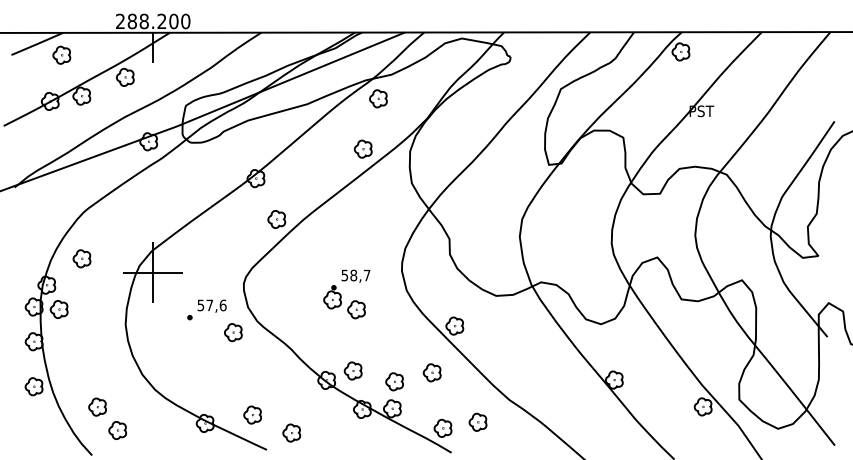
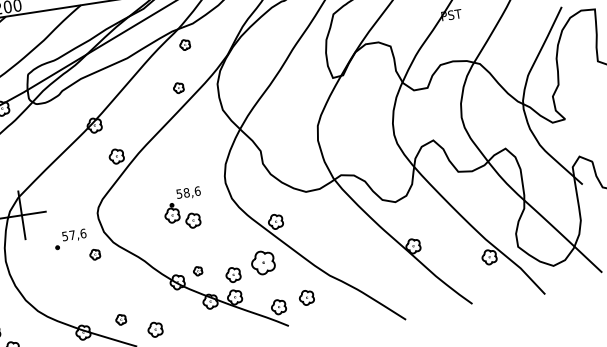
part: (378, 98) -> (185, 44), size x0.7
part: (362, 148) -> (178, 87), size x0.7
text: (366, 275) -> (197, 191), 58,7 -> 58,6
part: (233, 332) -> (95, 254), size x0.7
part: (352, 370) -> (197, 270), size x0.6
part: (431, 372) -> (262, 262), size x1.6
part: (252, 414) -> (120, 319), size x0.7

